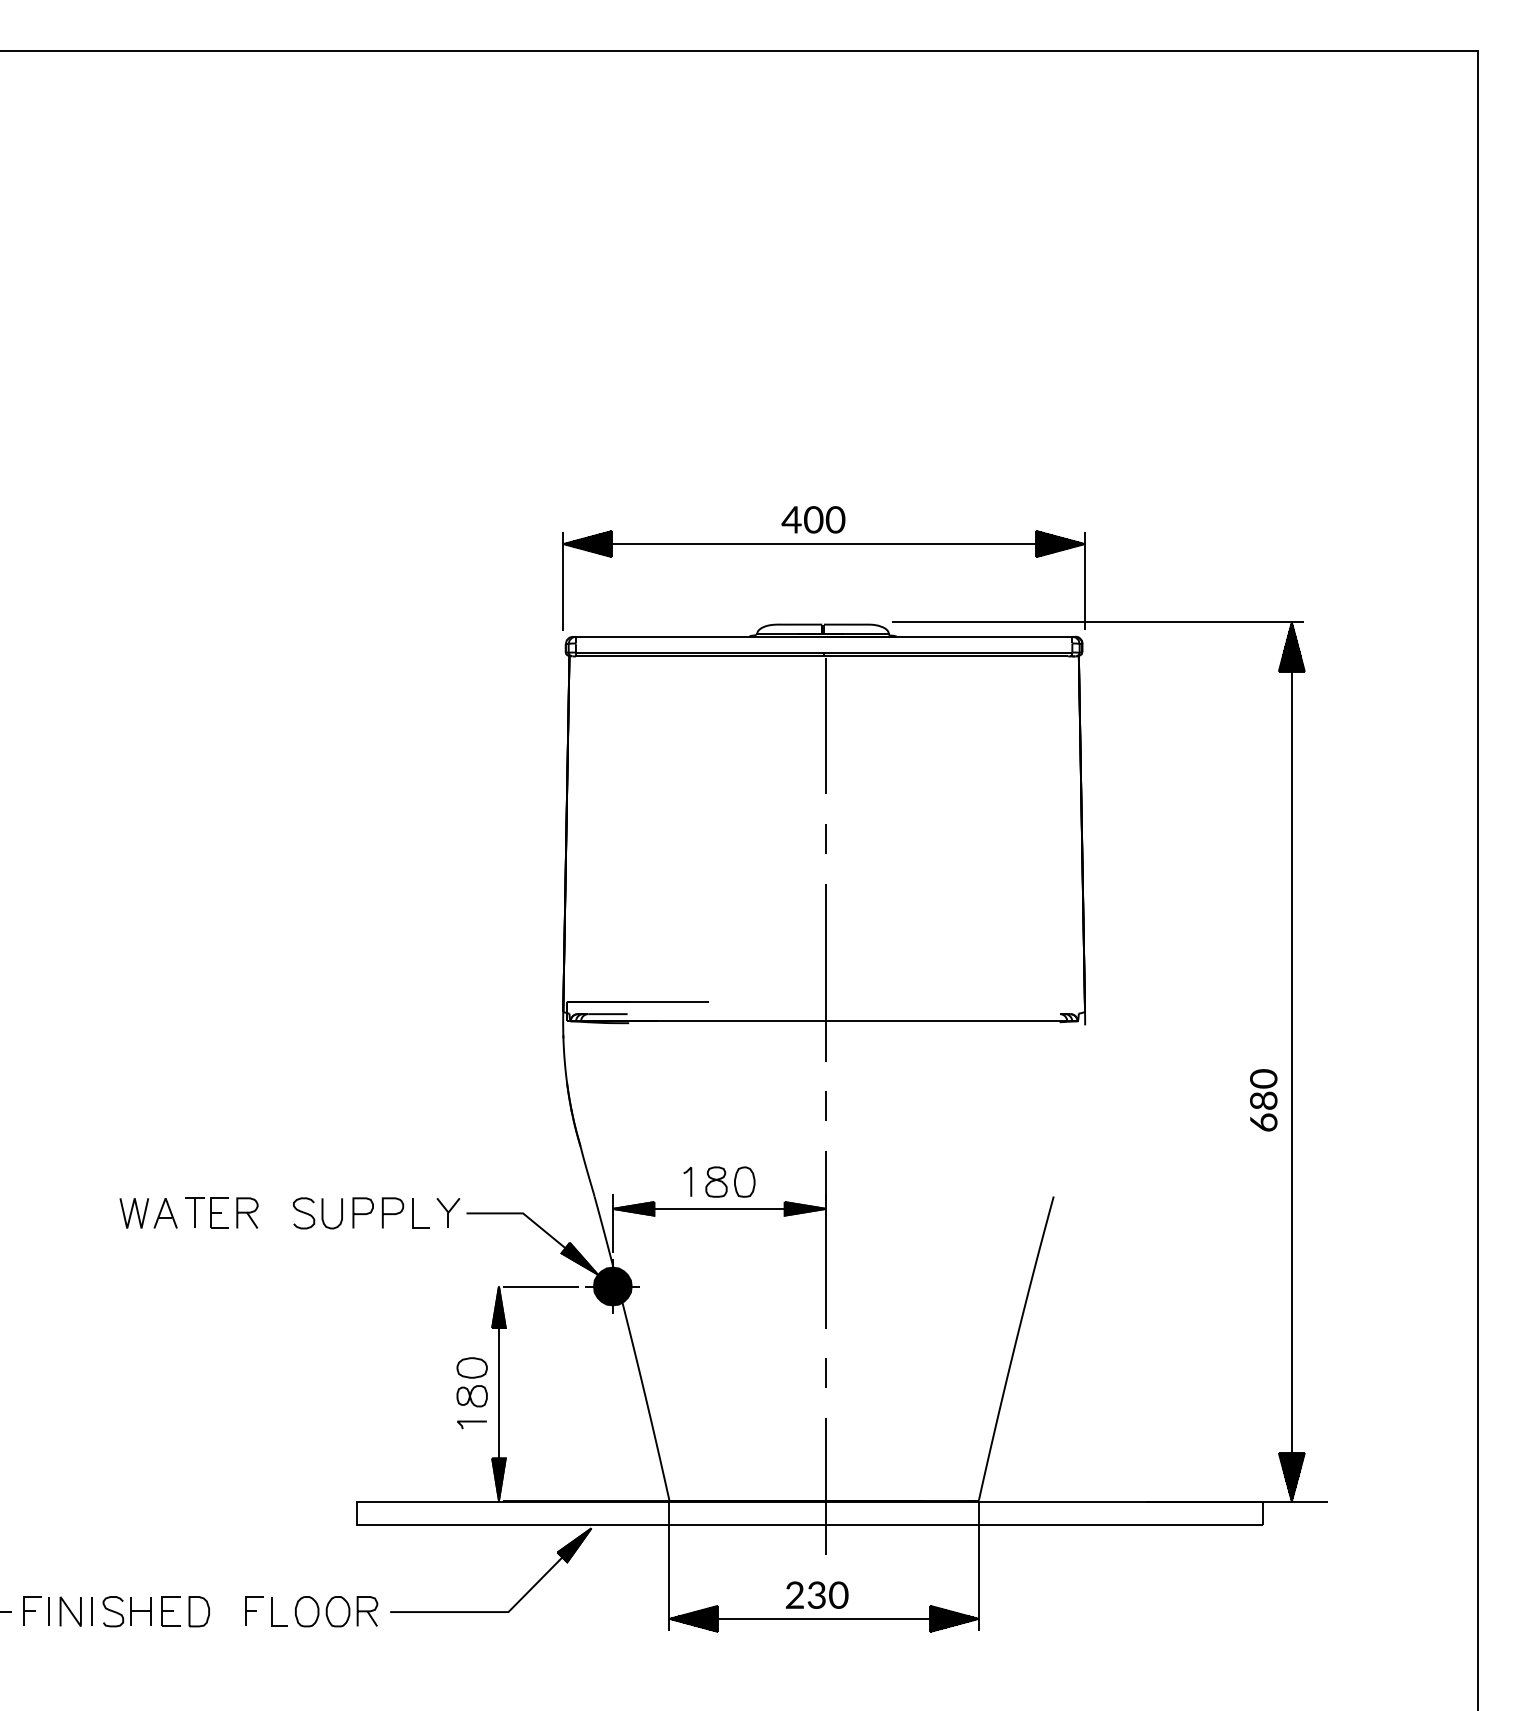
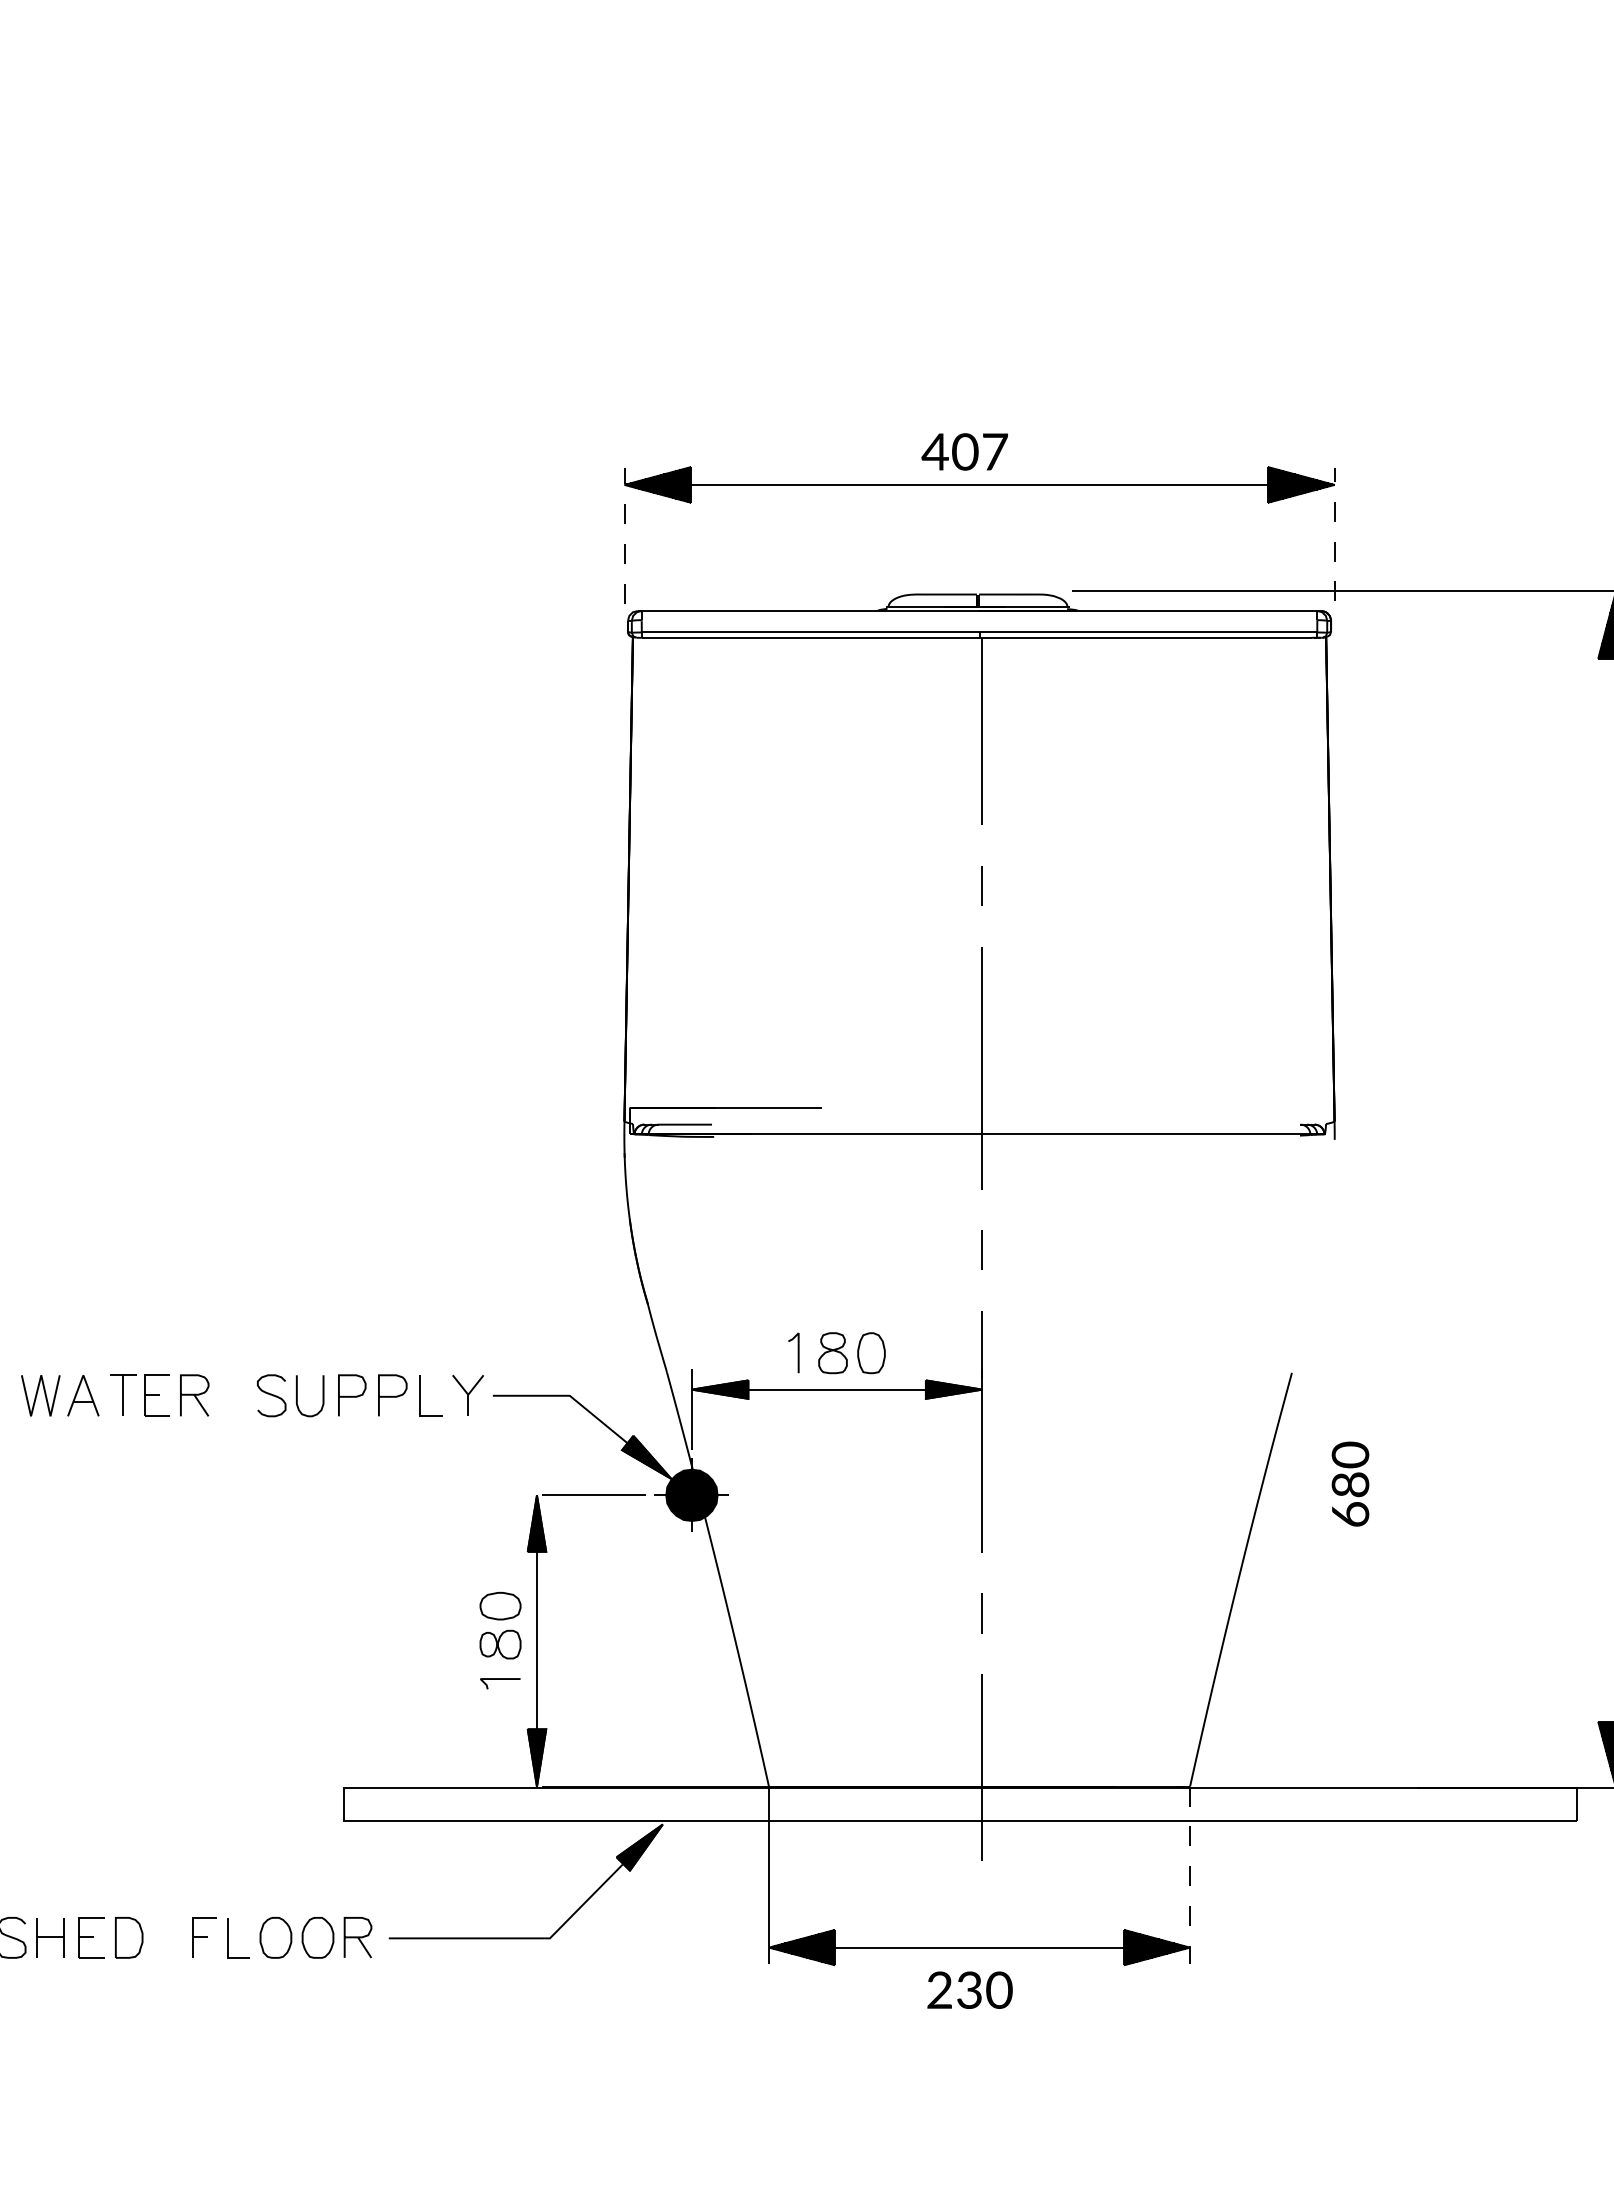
text: (835, 519) -> (994, 451), 400 -> 407
line: (1085, 580) -> (1335, 534), solid -> dashed
line: (563, 581) -> (624, 535), solid -> dashed
text: (1263, 1100) -> (1350, 1484), moved
line: (978, 1566) -> (1189, 1876), solid -> dashed
text: (816, 1594) -> (969, 1989), moved

